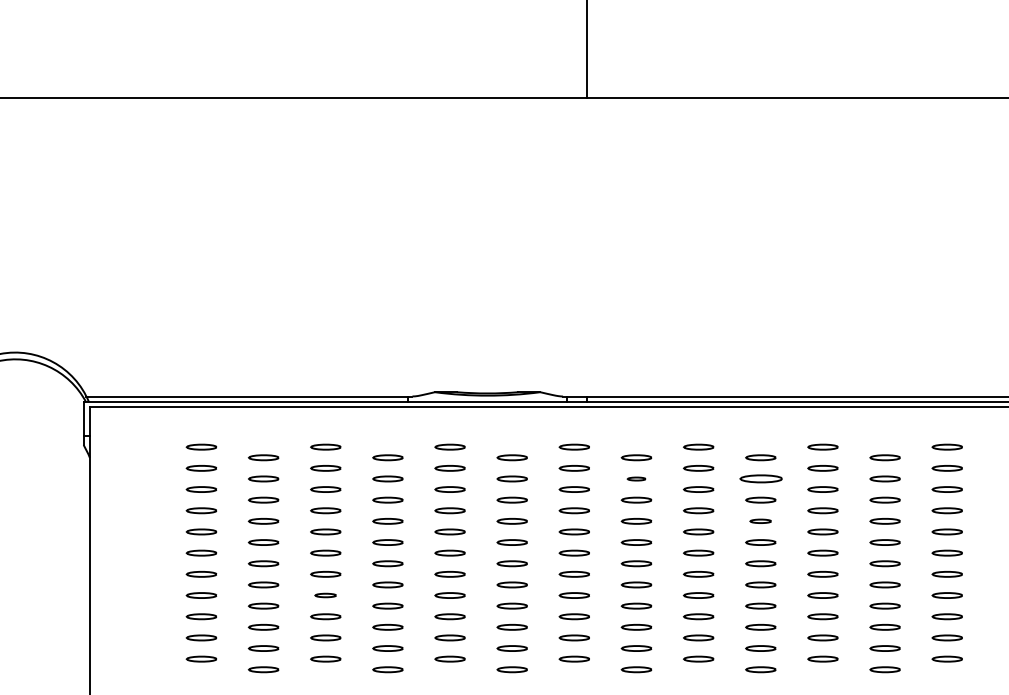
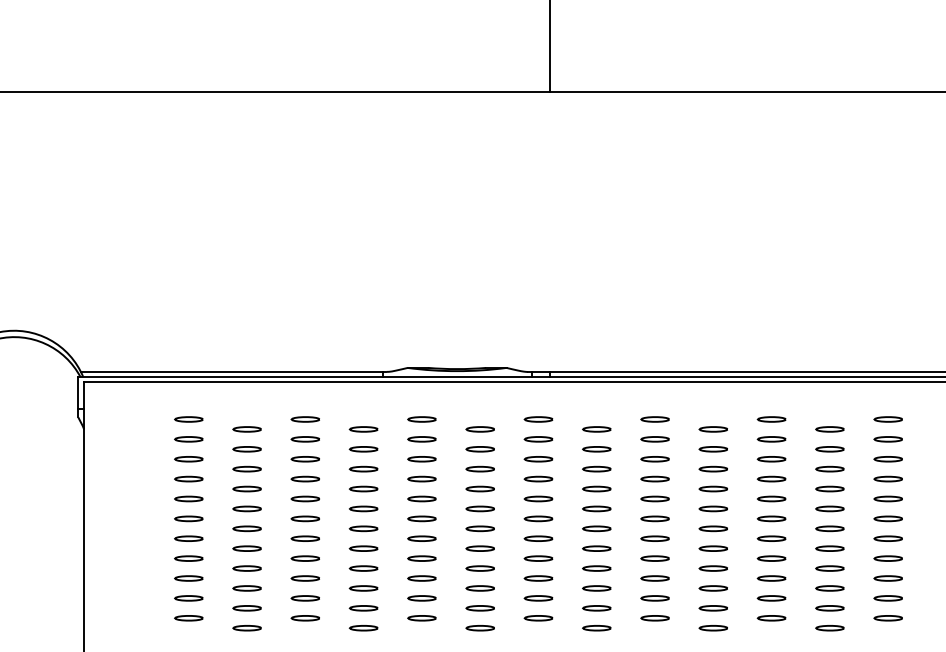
part: (636, 479) -> (596, 449), size x1.67
part: (759, 479) -> (712, 449), size x0.71
part: (759, 520) -> (712, 488), size x1.43
part: (324, 595) -> (304, 558), size x1.43

